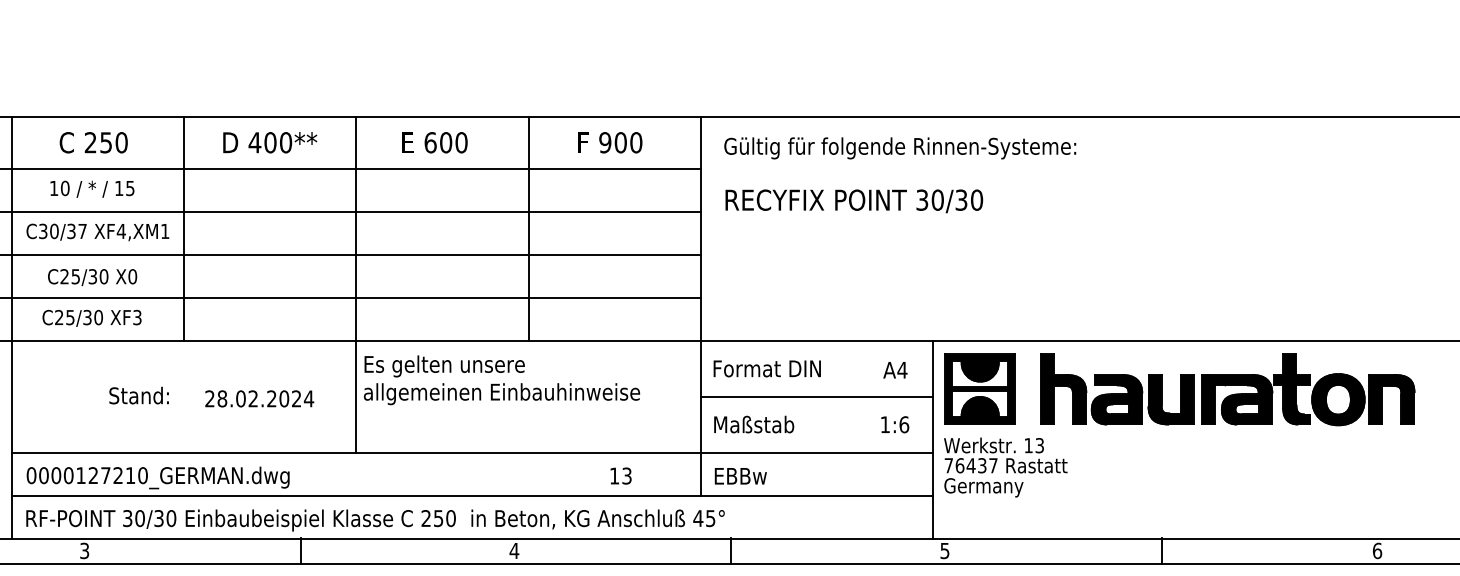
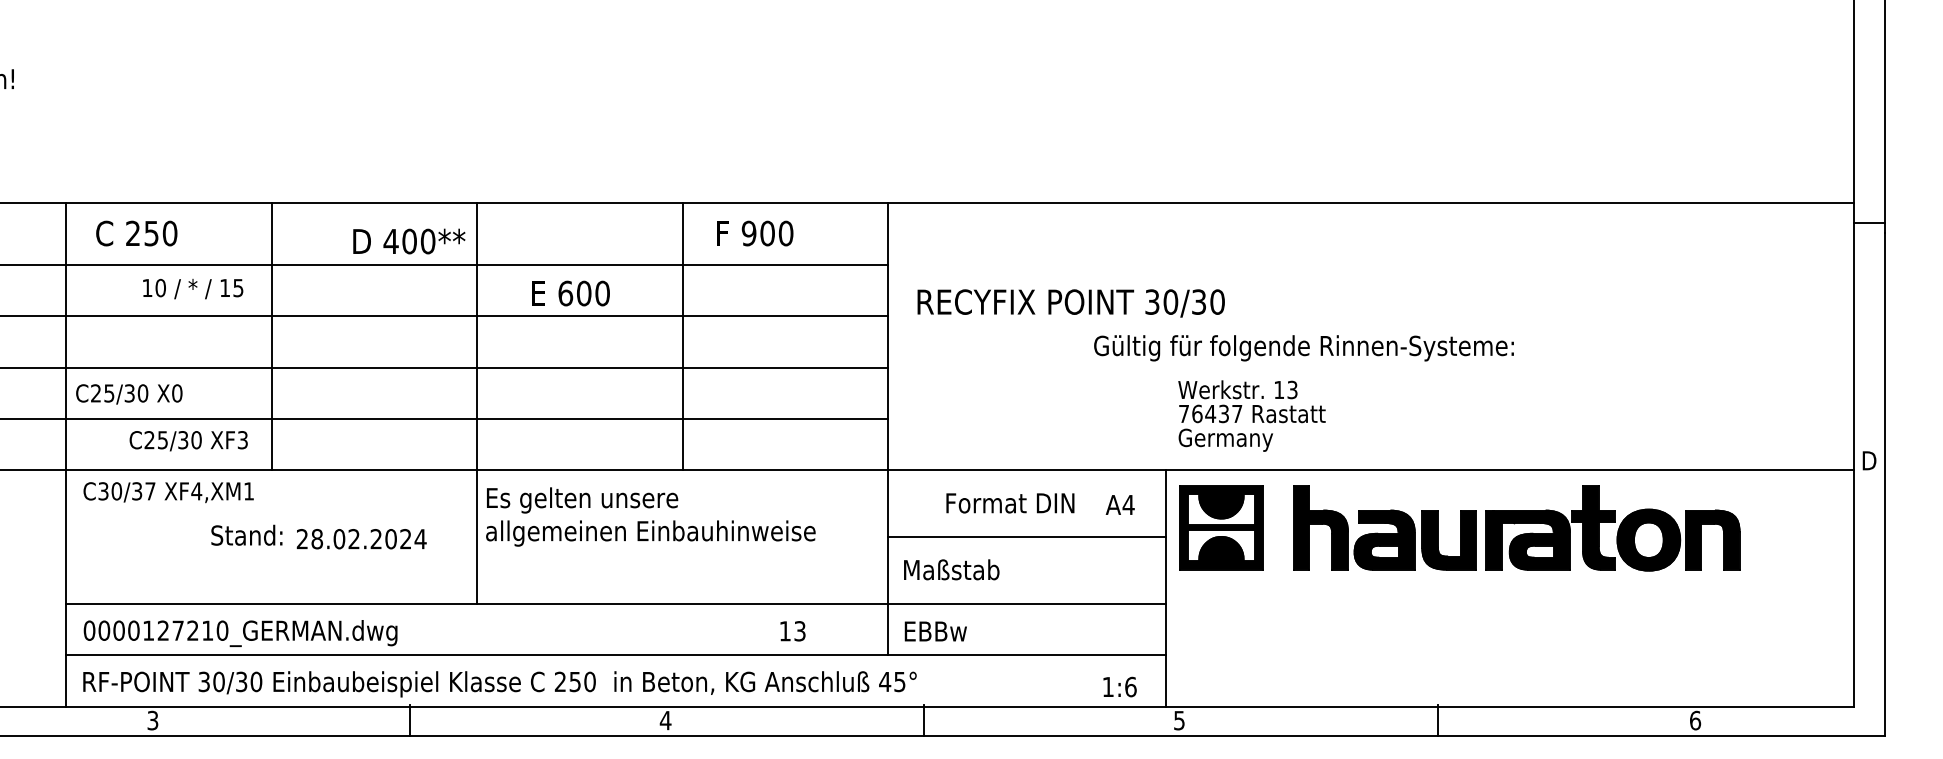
text: (93, 142) -> (136, 233), moved
text: (270, 142) -> (409, 241), moved
text: (434, 142) -> (570, 293), moved
text: (610, 142) -> (755, 233), moved
text: (899, 148) -> (1303, 348), moved
text: (92, 188) -> (193, 288), moved
text: (97, 232) -> (168, 492), moved
text: (92, 277) -> (129, 394), moved
text: (91, 318) -> (188, 441), moved
text: (767, 368) -> (1010, 503), moved
text: (138, 394) -> (246, 534), moved
text: (894, 424) -> (1119, 686), moved
text: (1005, 467) -> (1251, 415), moved

